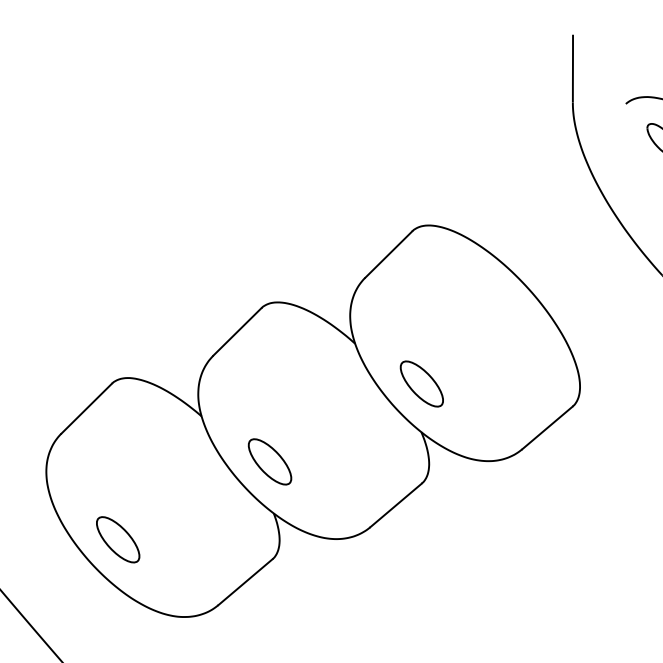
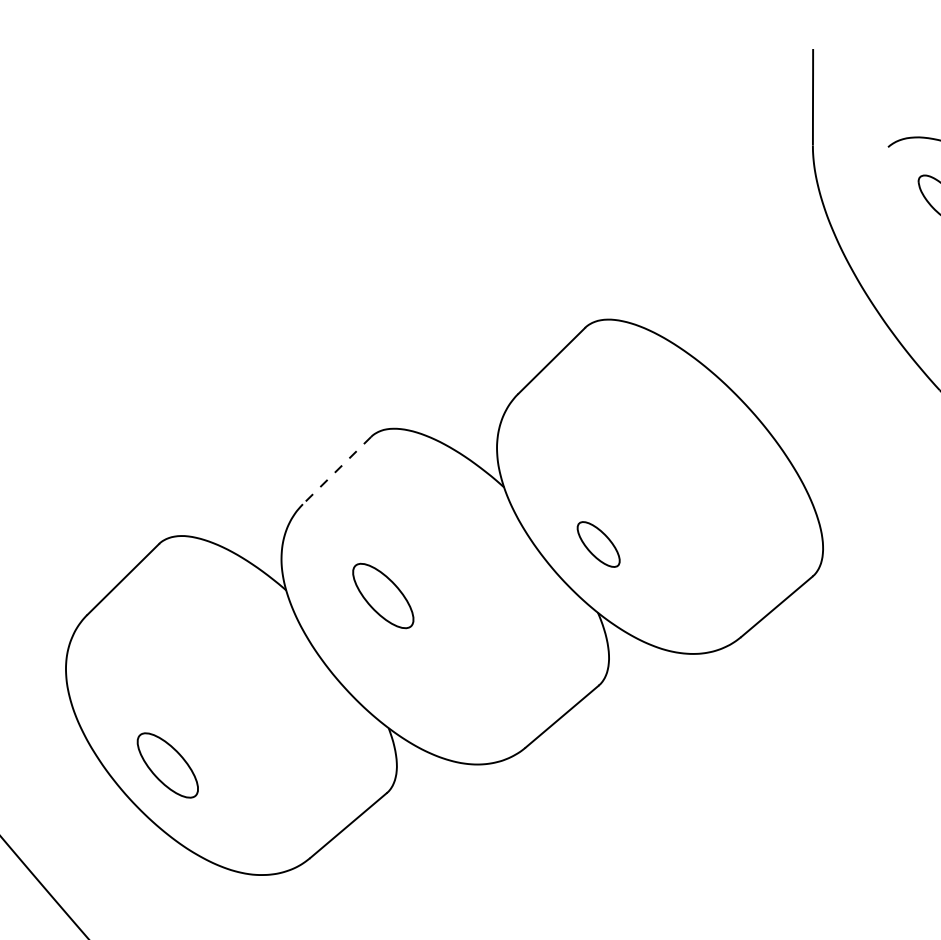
line: (237, 331) -> (337, 470), solid -> dashed
part: (421, 384) -> (598, 544), size x0.7
part: (270, 461) -> (383, 595), moved

